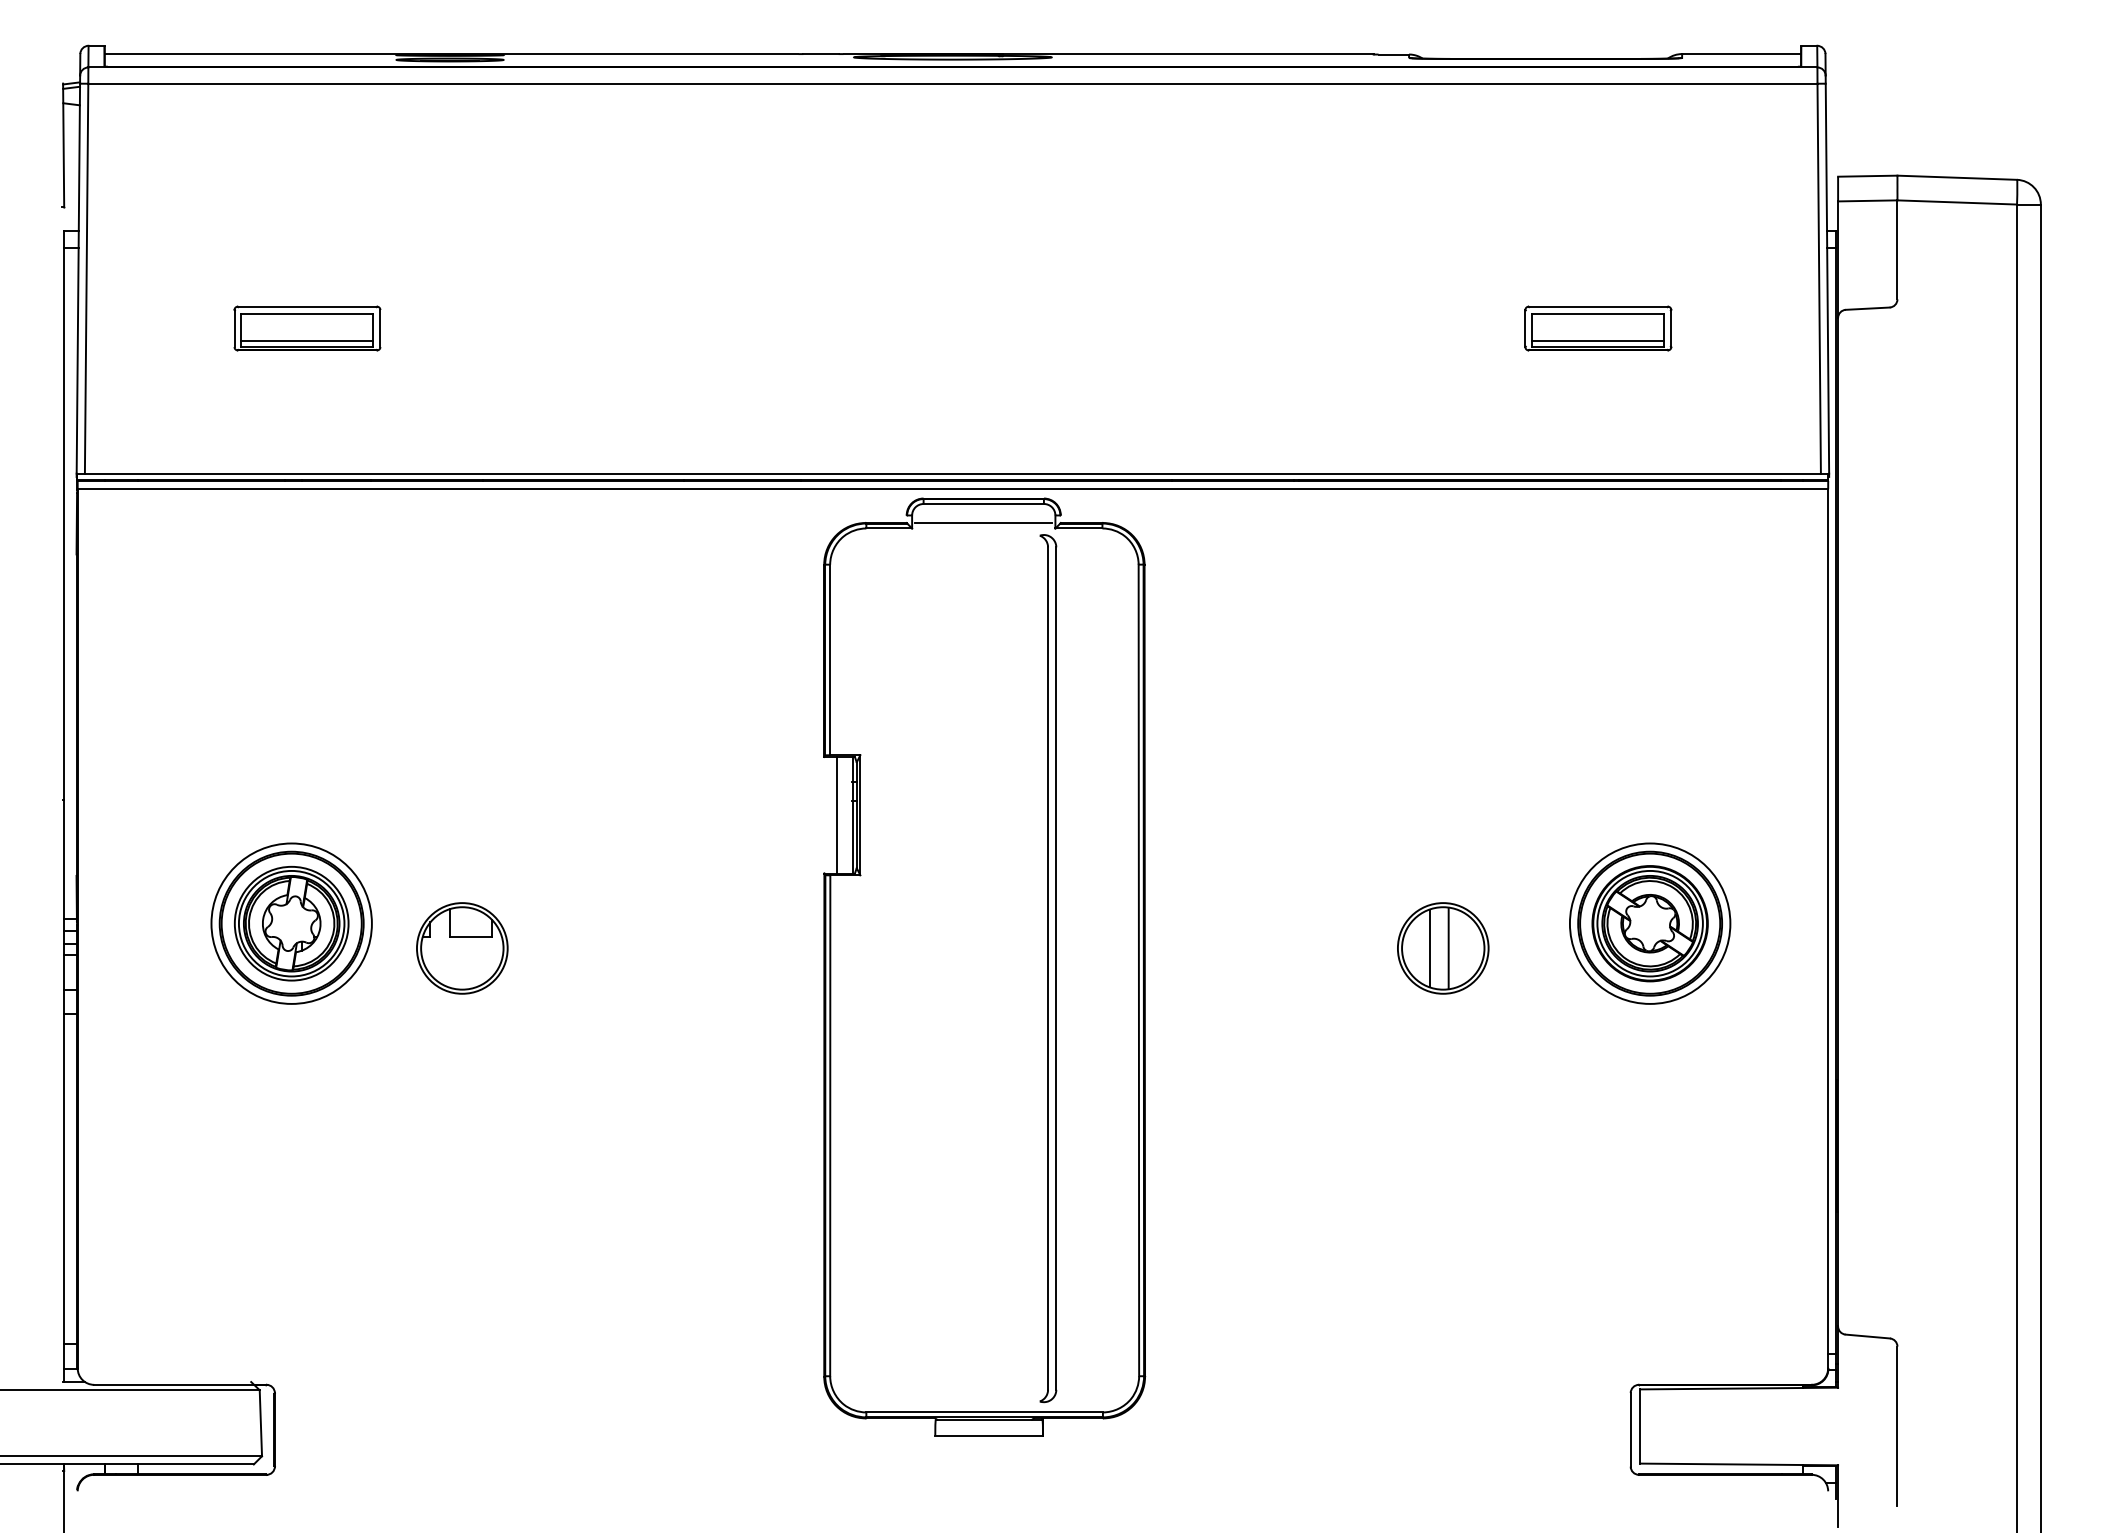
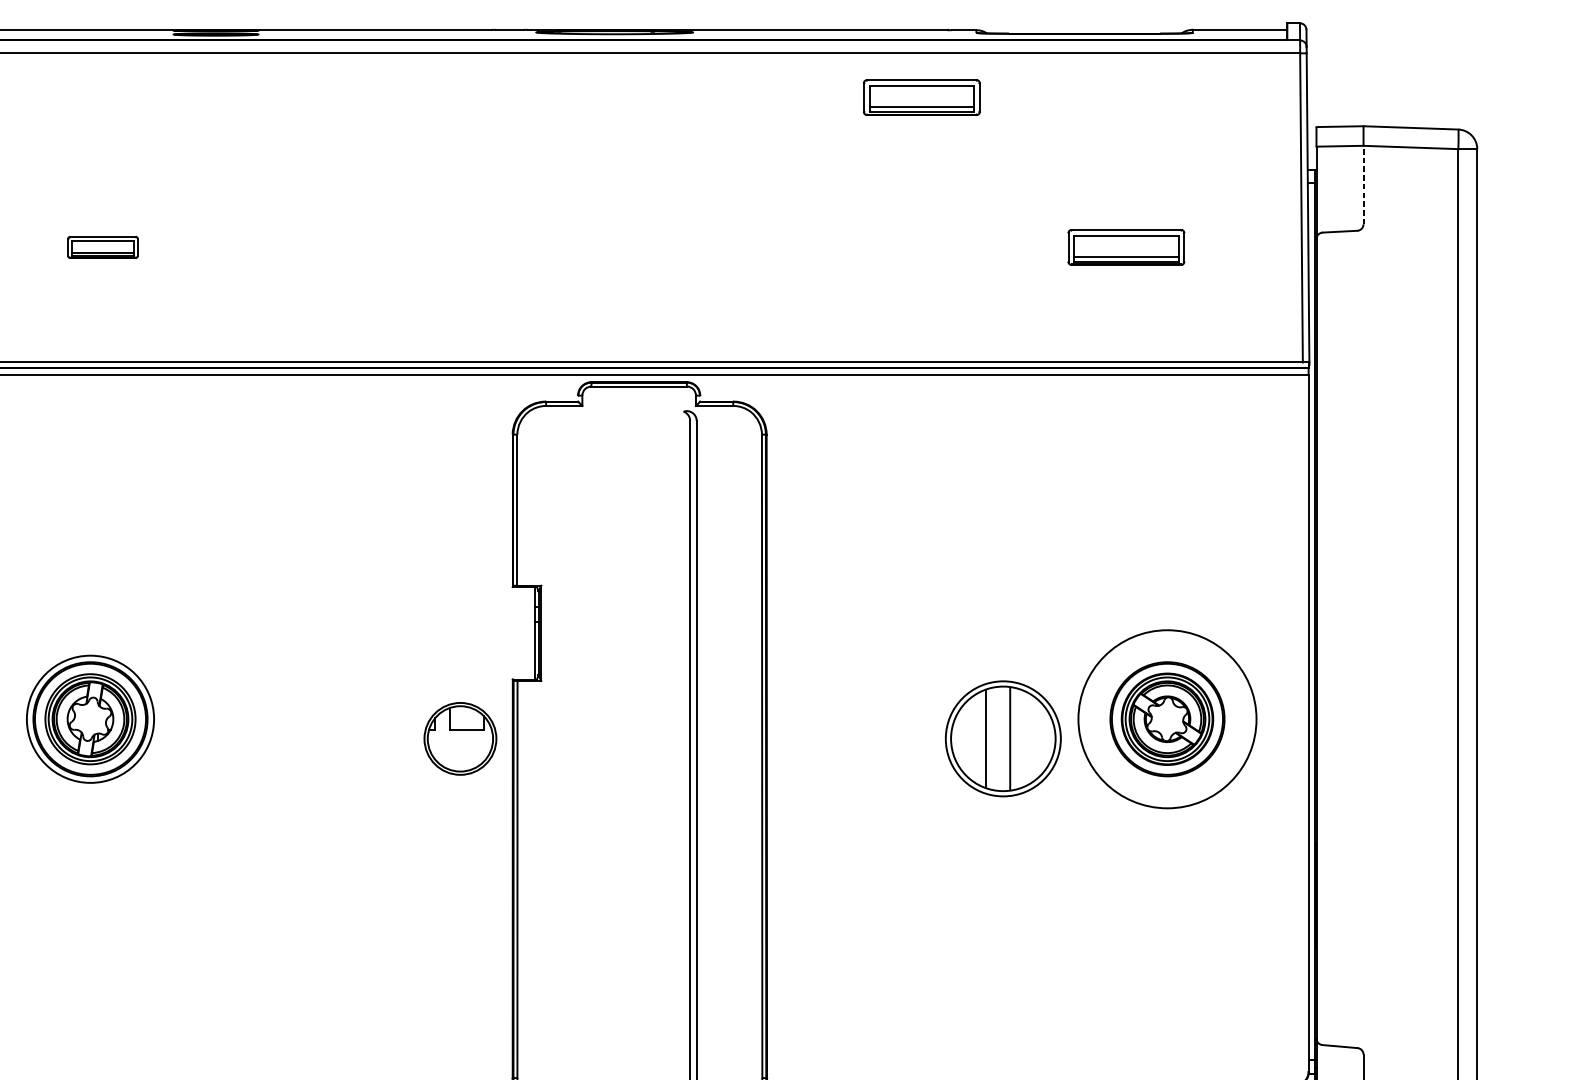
part: (1340, 139) -> (921, 97), added
line: (1897, 249) -> (1363, 184), solid -> dashed
part: (307, 328) -> (103, 247), size x0.6
line: (983, 523) -> (638, 402), removed
line: (836, 814) -> (522, 632), removed
circle: (1649, 923) -> (1166, 719), size x1.4
part: (462, 948) -> (460, 738), moved
part: (1443, 948) -> (1003, 738), size x1.6

